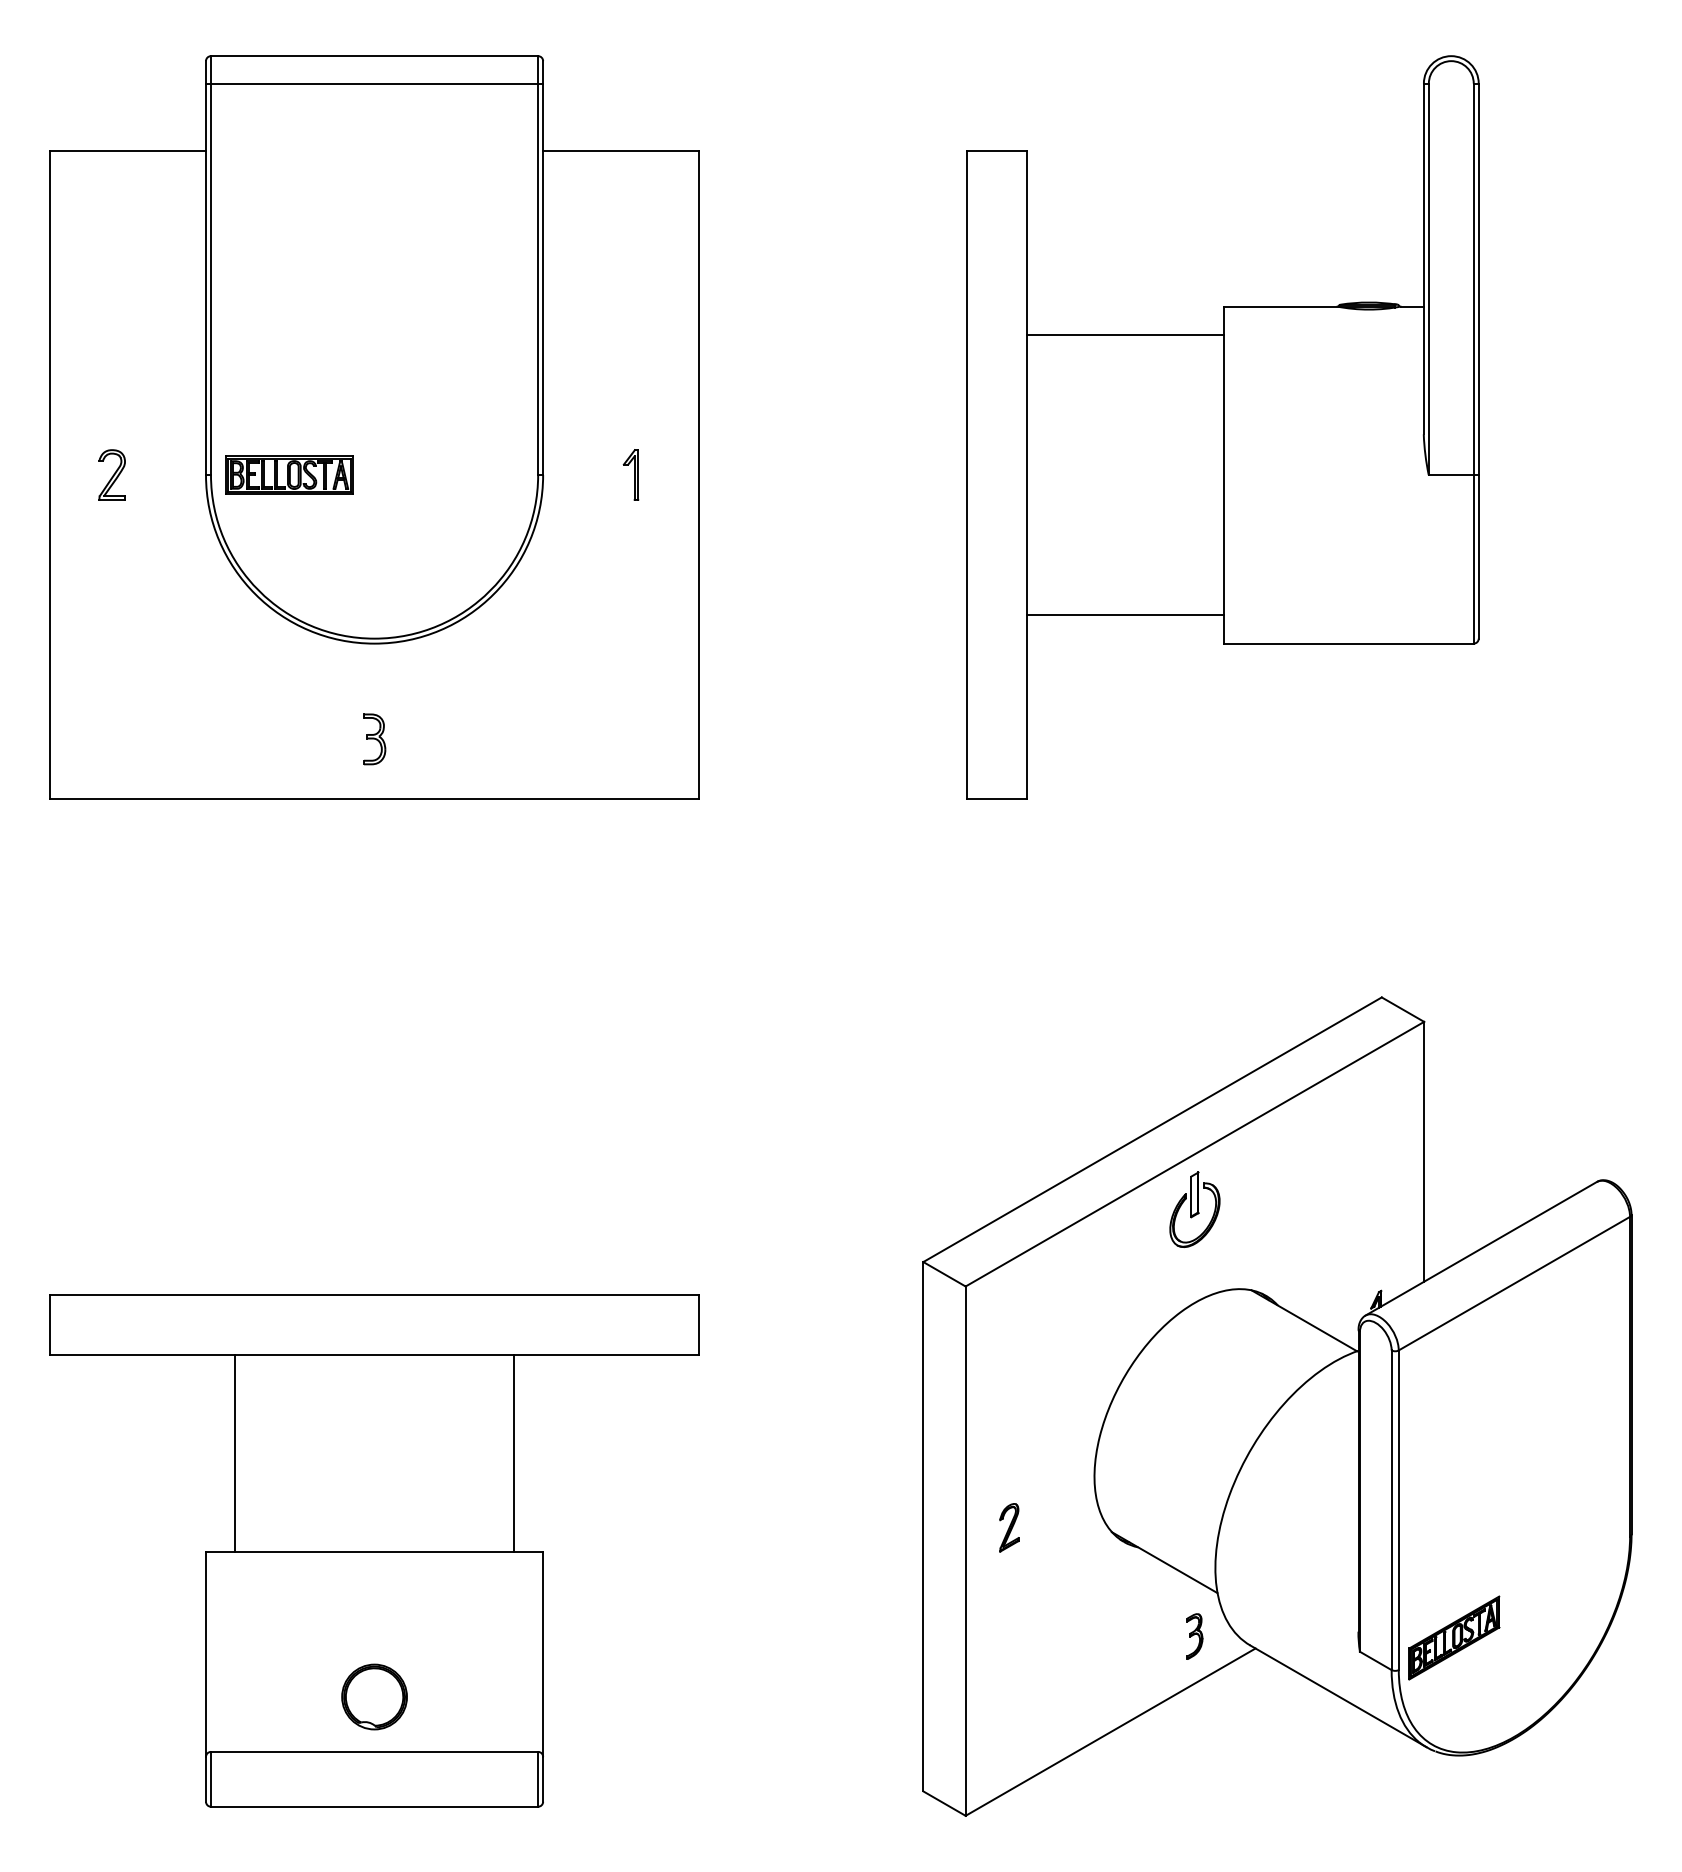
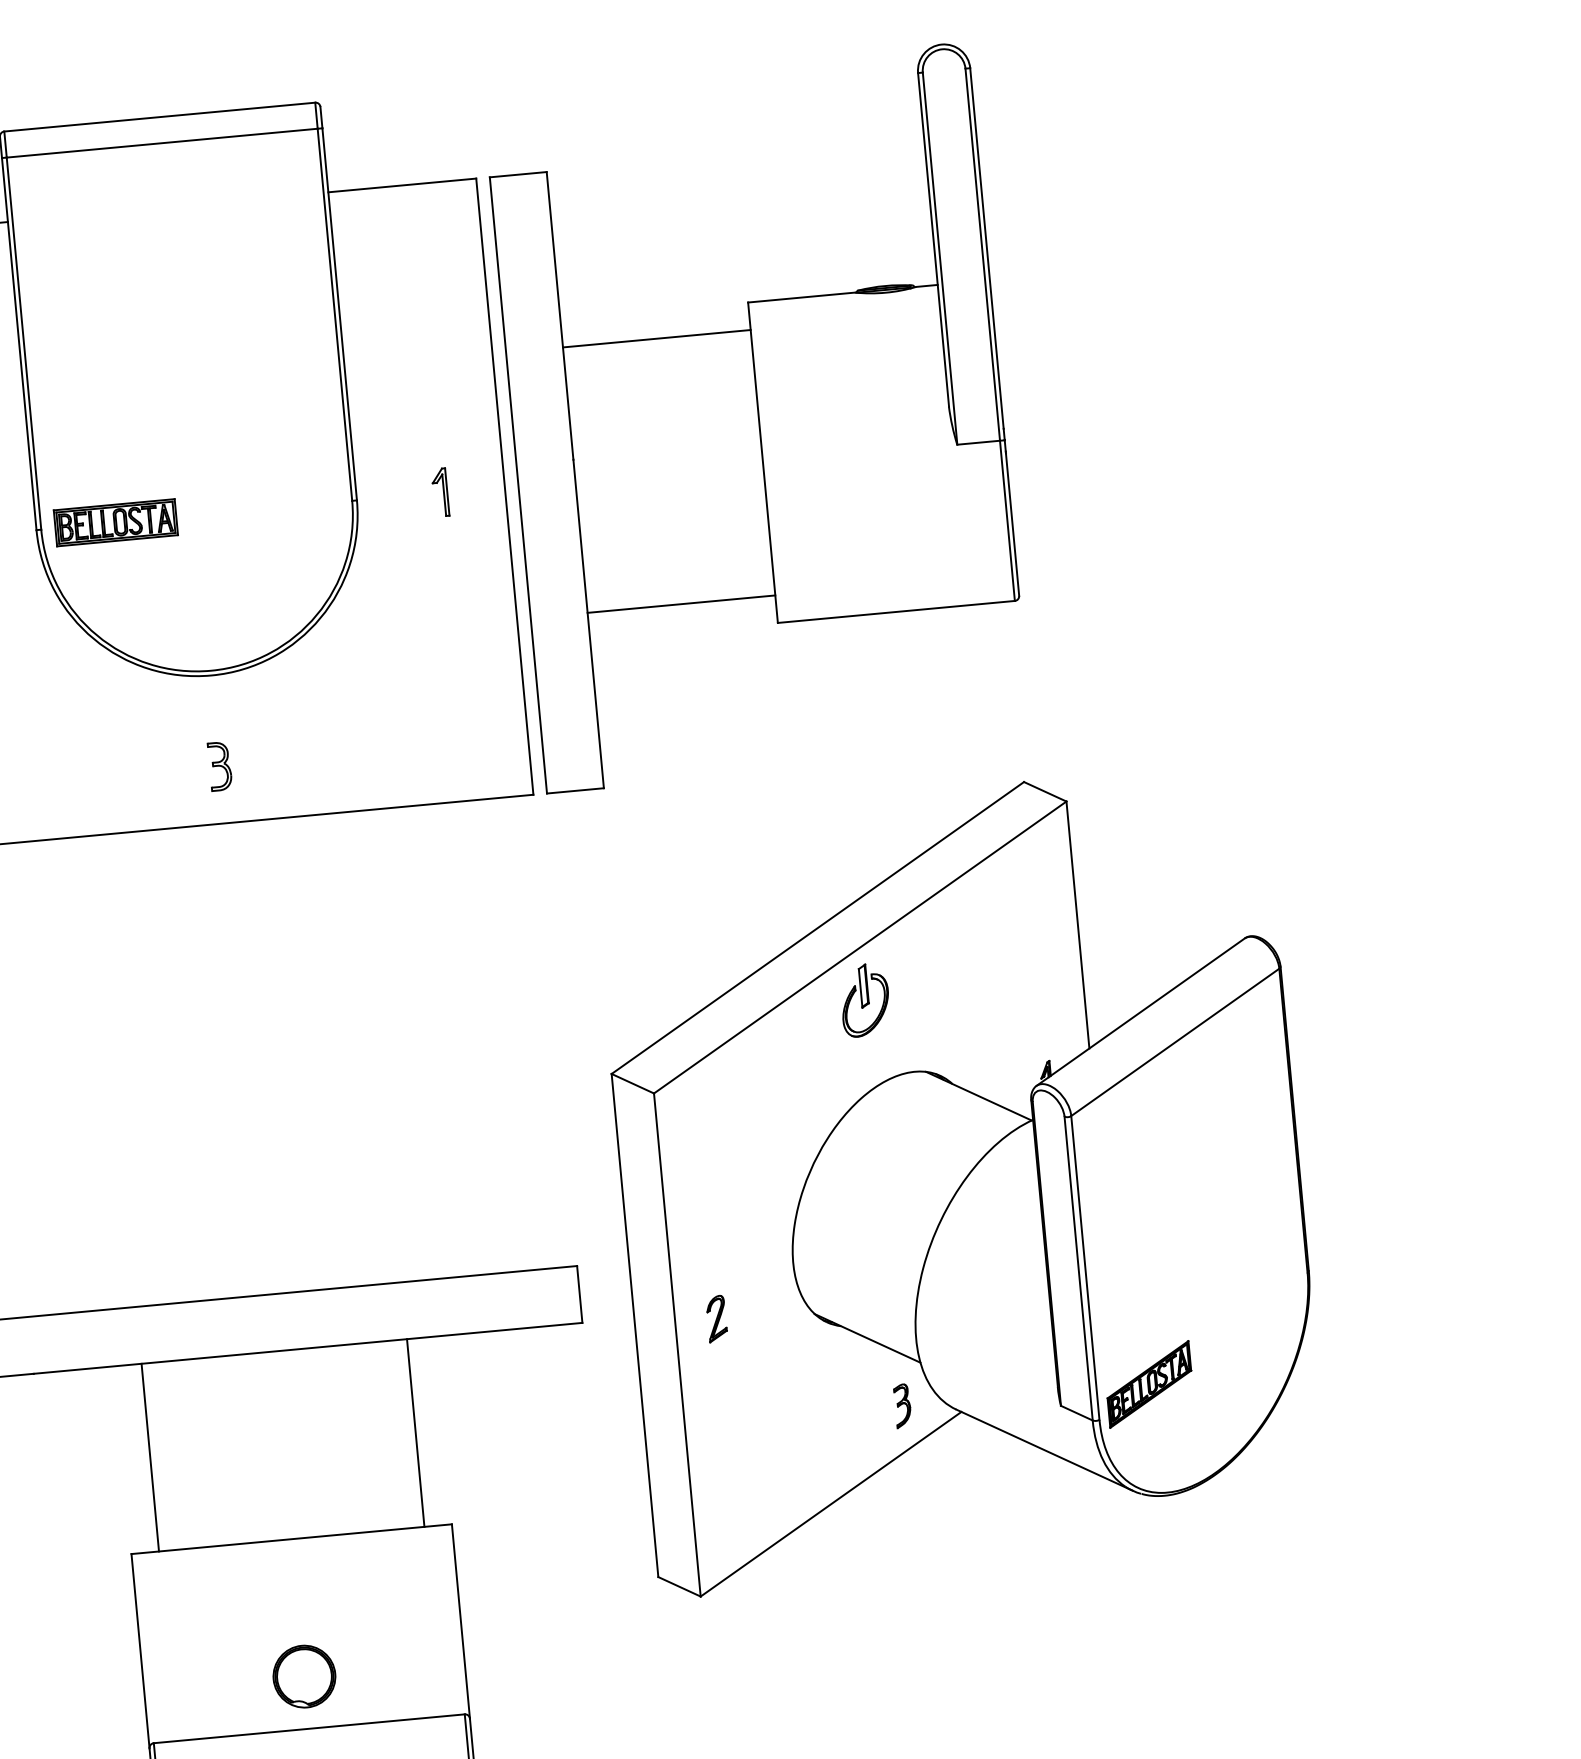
part: (1222, 427) -> (757, 417), moved
part: (1277, 1406) -> (960, 1180), moved

